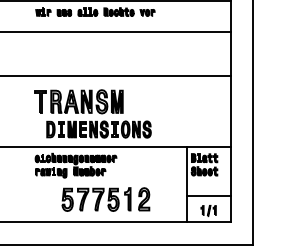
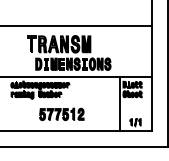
part: (92, 113) -> (68, 52), moved
line: (208, 195) -> (135, 111), removed
part: (105, 199) -> (61, 114), size x0.7

